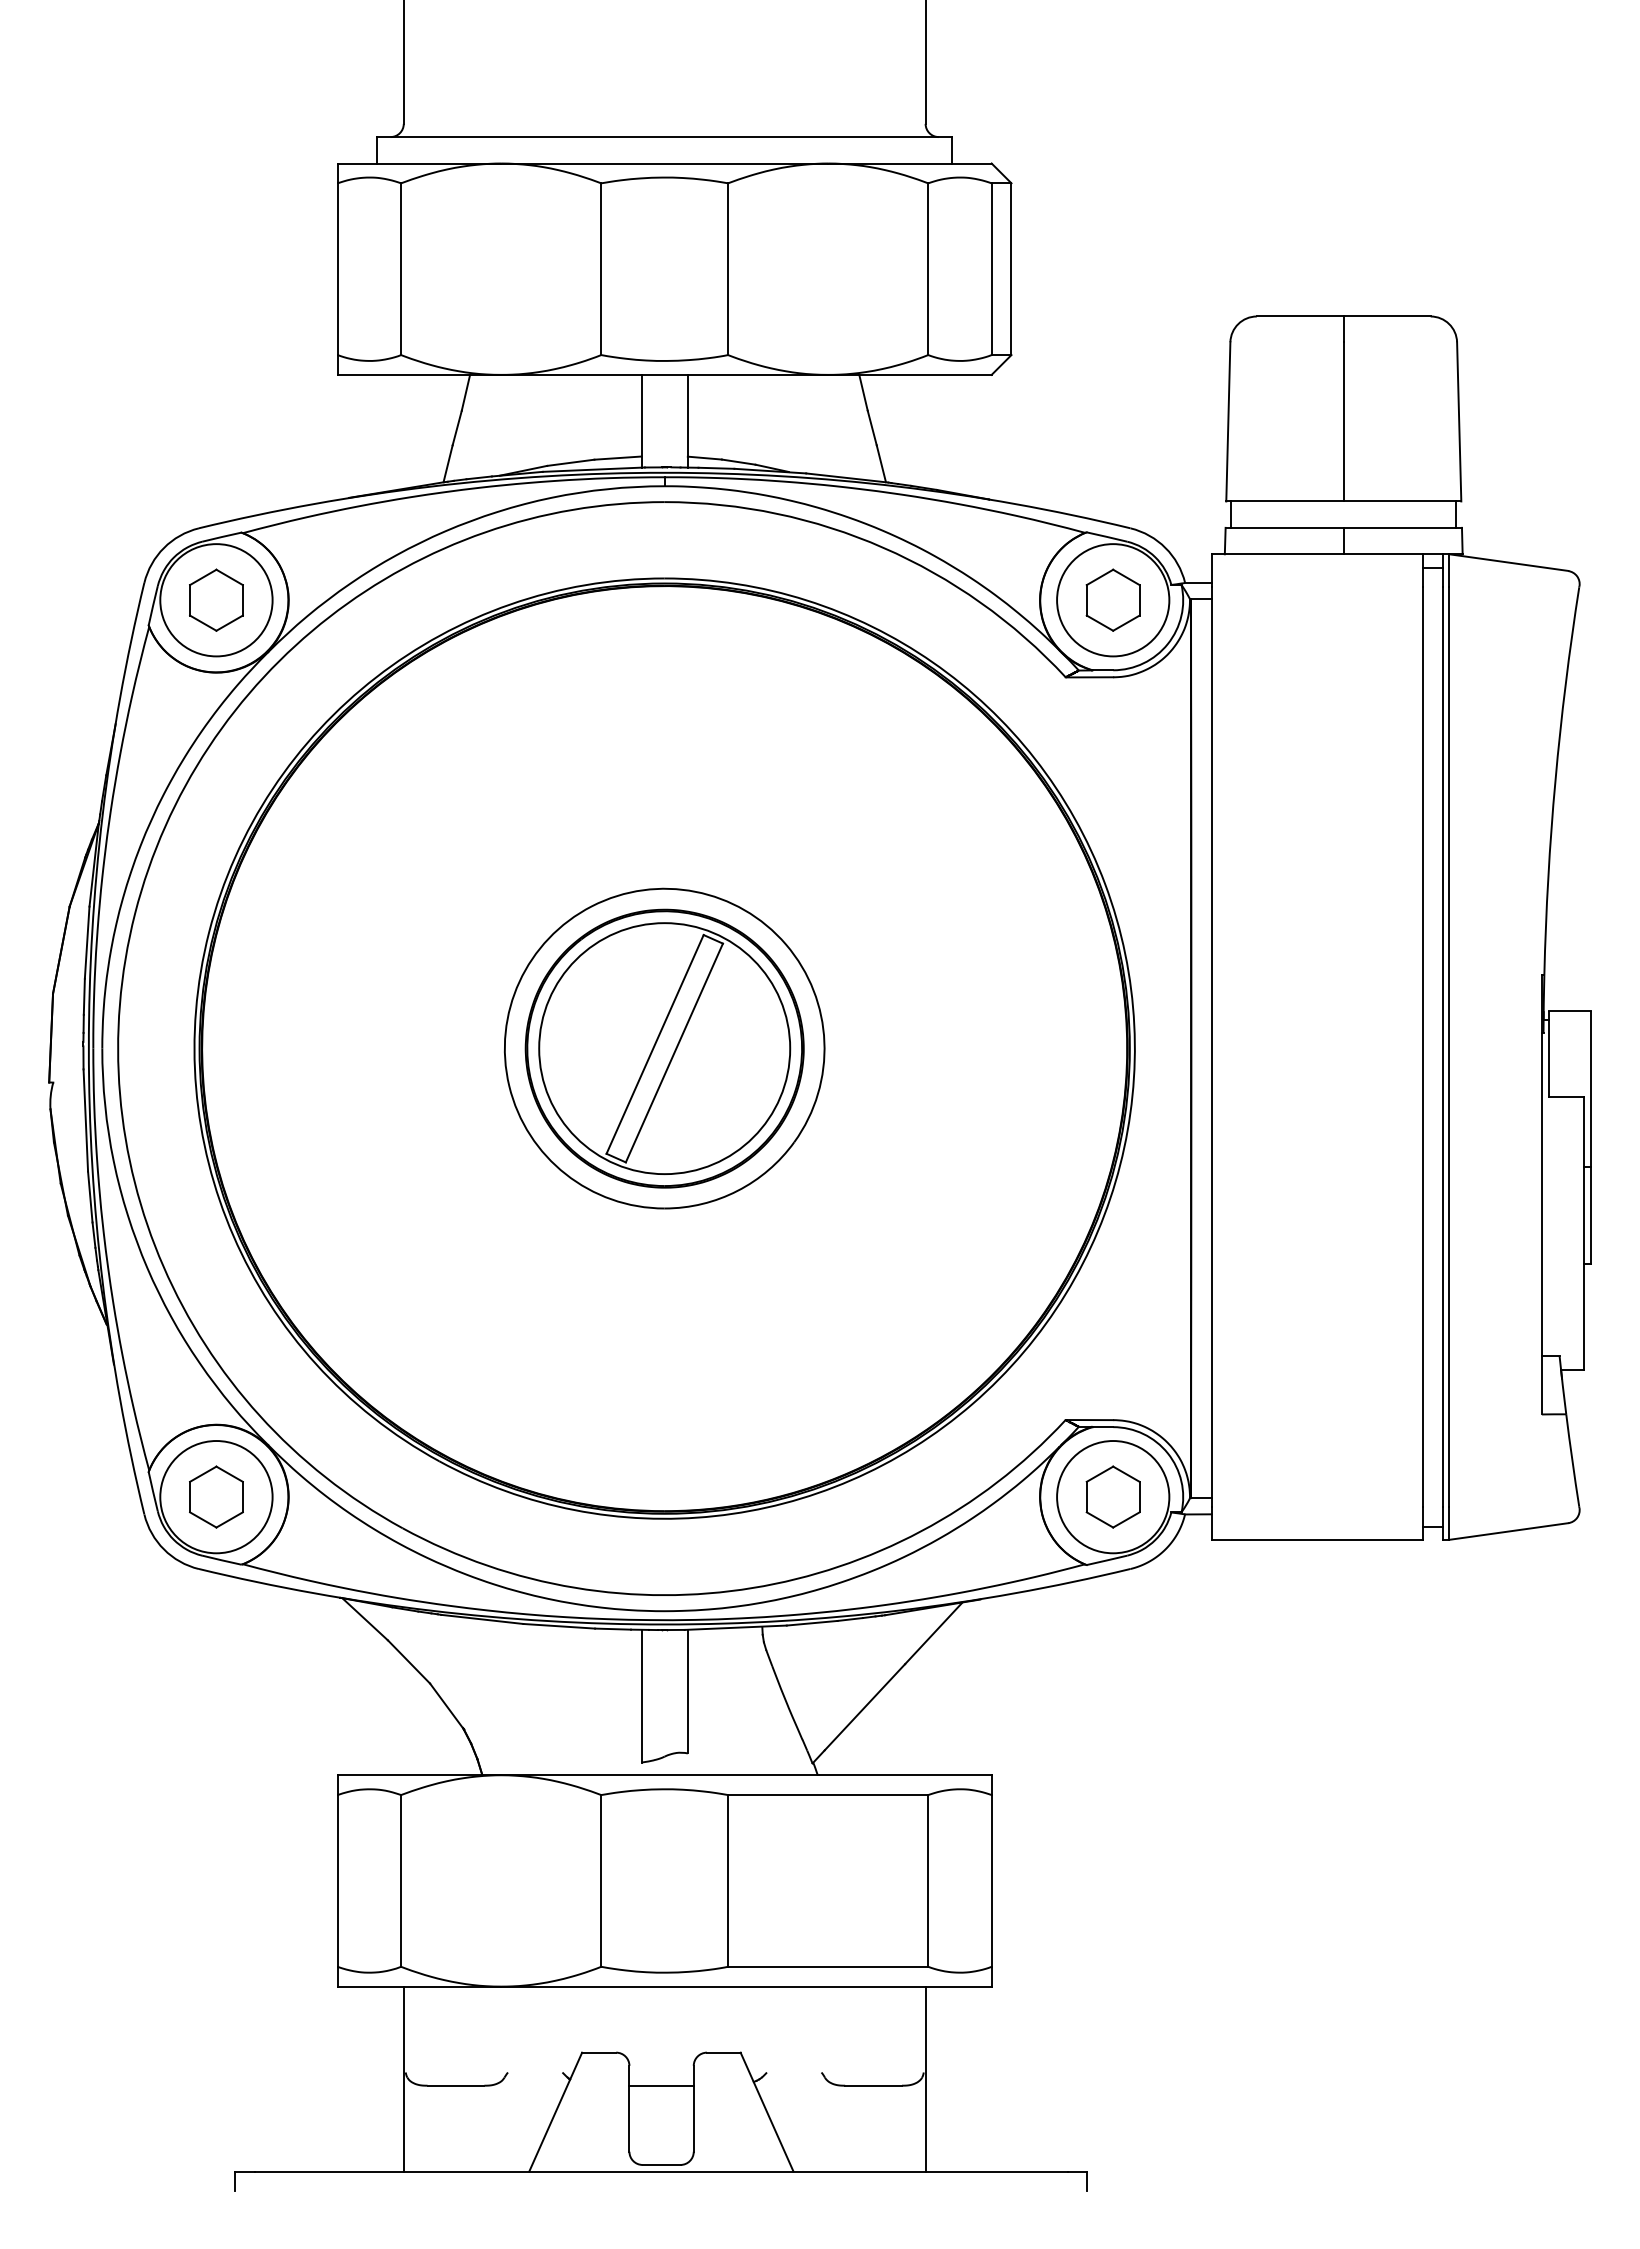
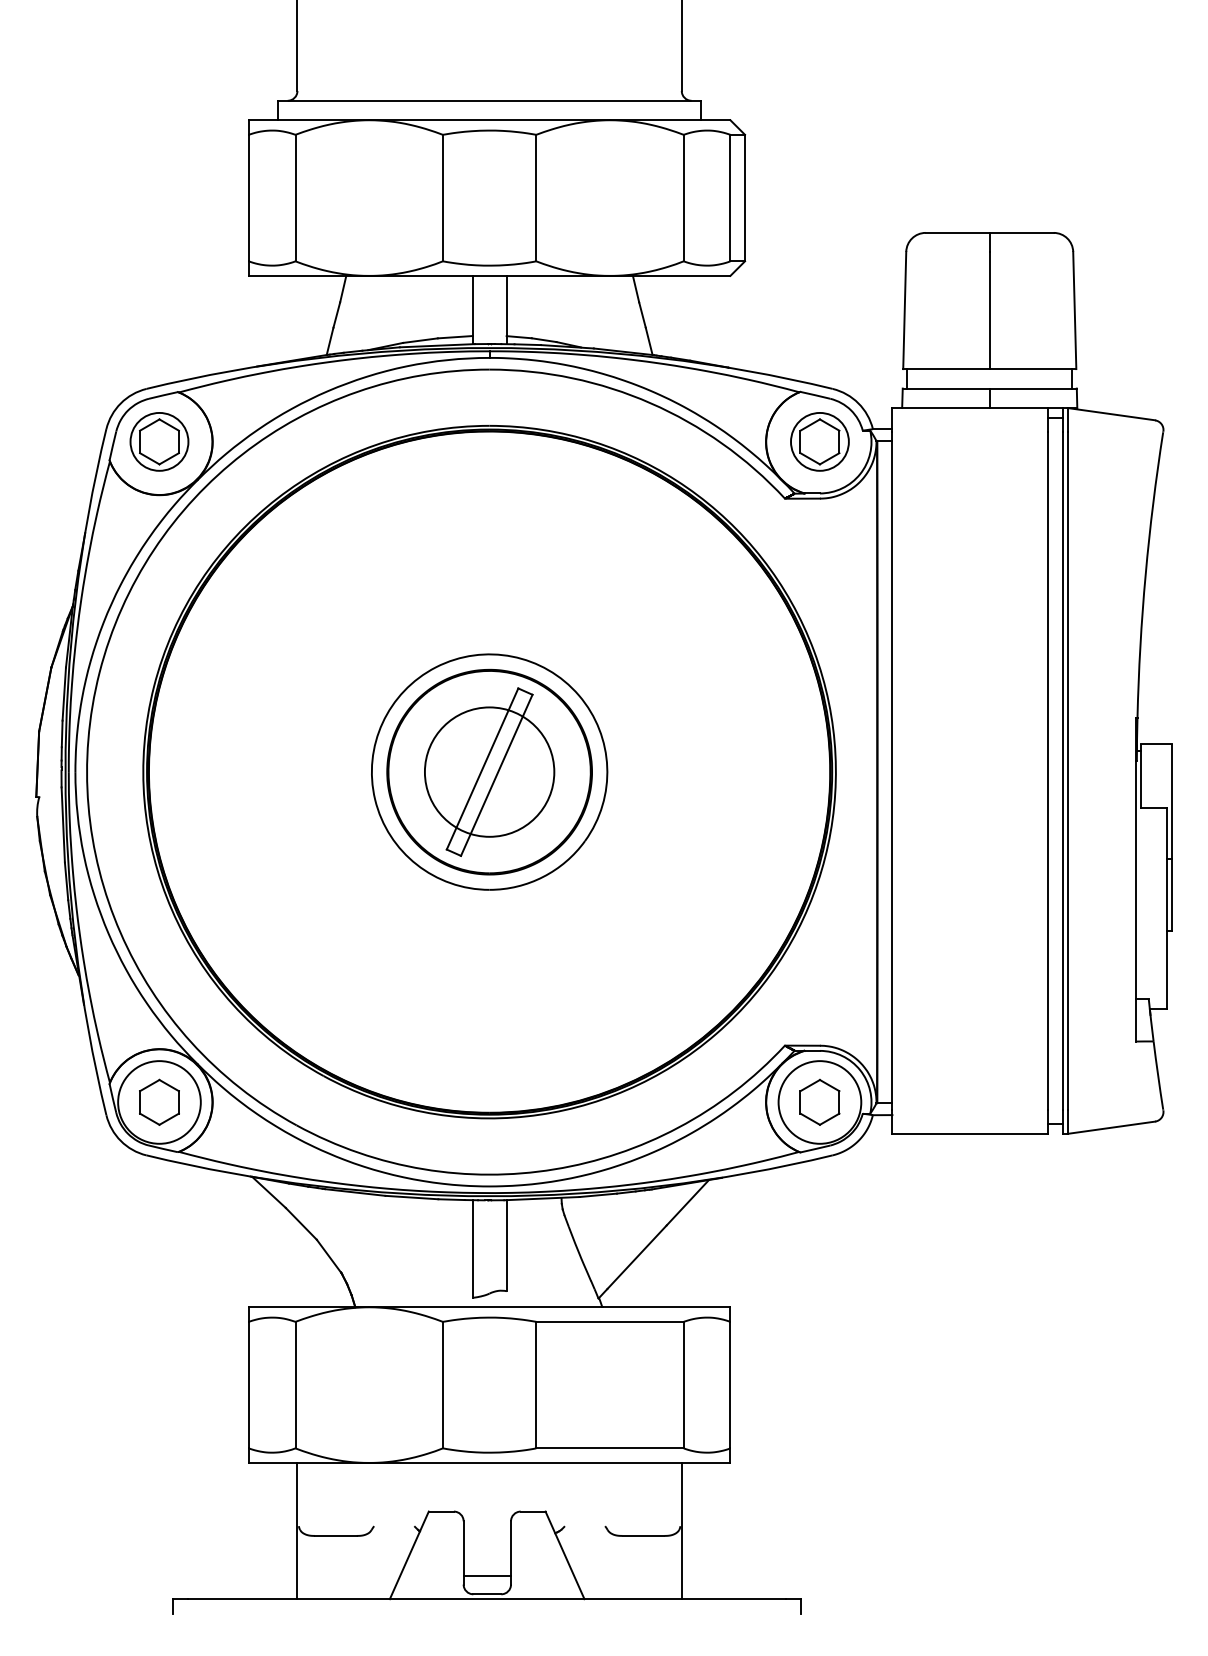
circle: (216, 600) -> (159, 442), size x0.7
circle: (1113, 600) -> (820, 442), size x0.7
circle: (664, 1048) -> (489, 772), size x0.7
line: (661, 2085) -> (487, 1575), moved

